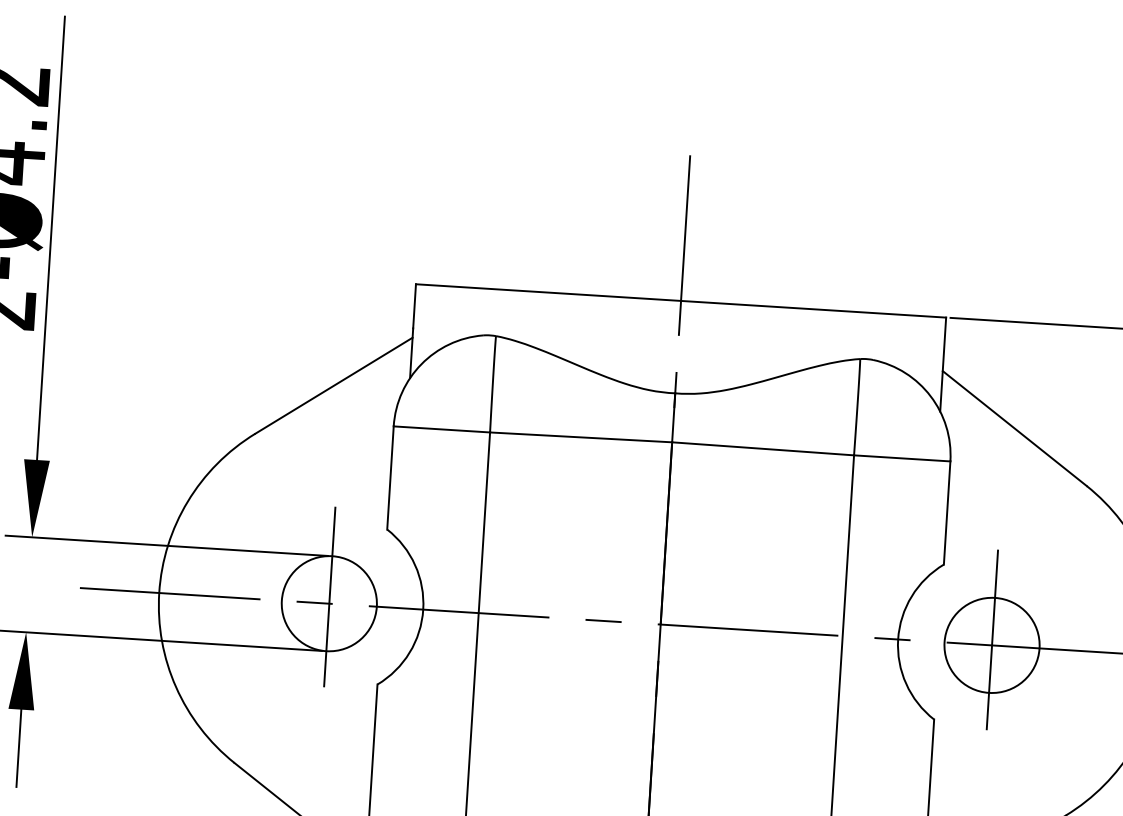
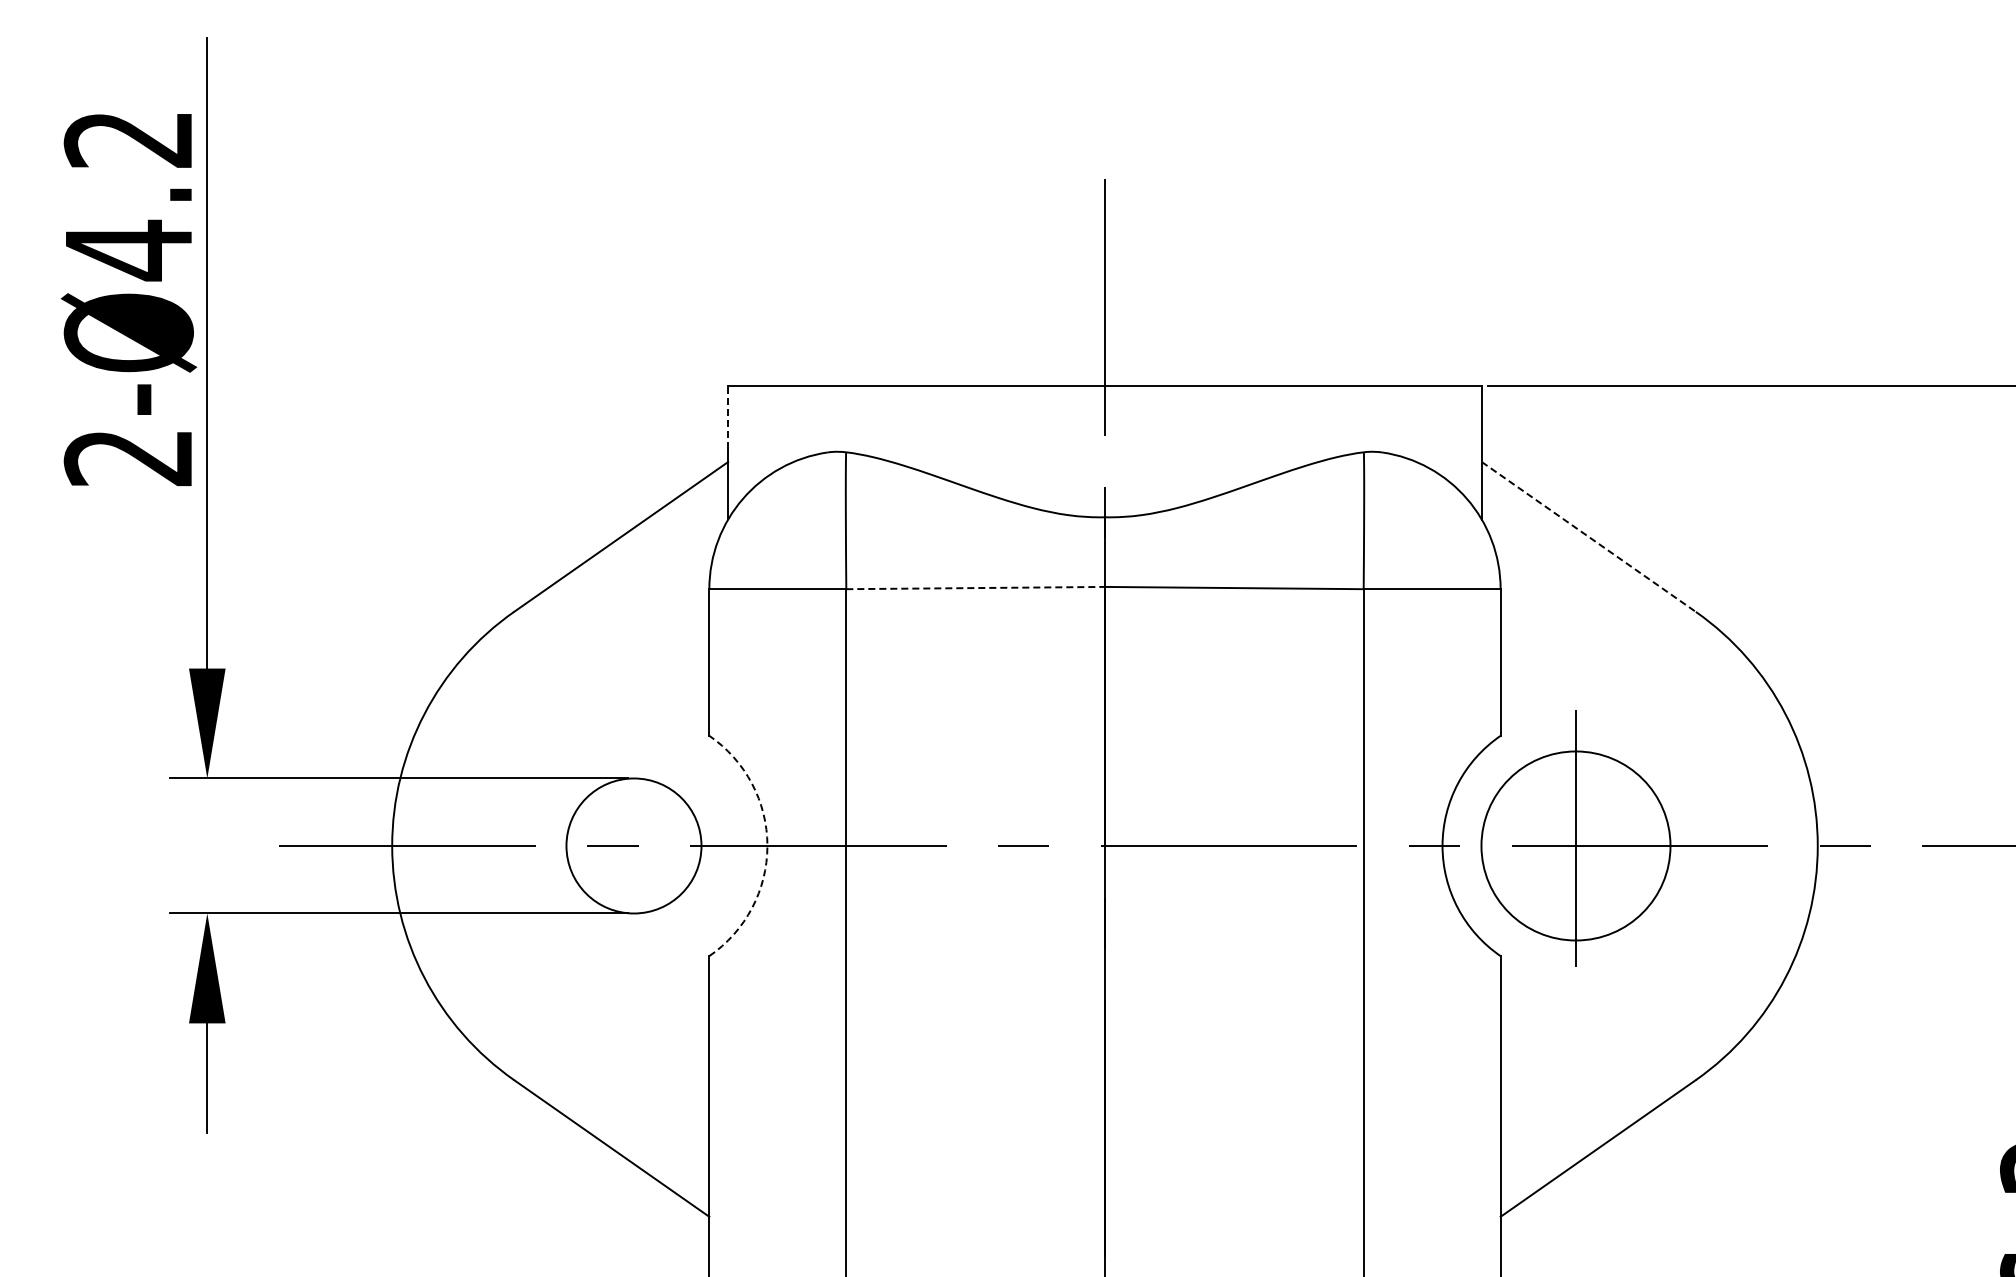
line: (414, 305) -> (728, 416), solid -> dashed
line: (1014, 428) -> (1588, 536), solid -> dashed
line: (581, 437) -> (976, 588), solid -> dashed
line: (329, 603) -> (633, 845), removed
arc: (423, 609) -> (767, 845), solid -> dashed
circle: (991, 645) -> (1575, 845), size x1.4

